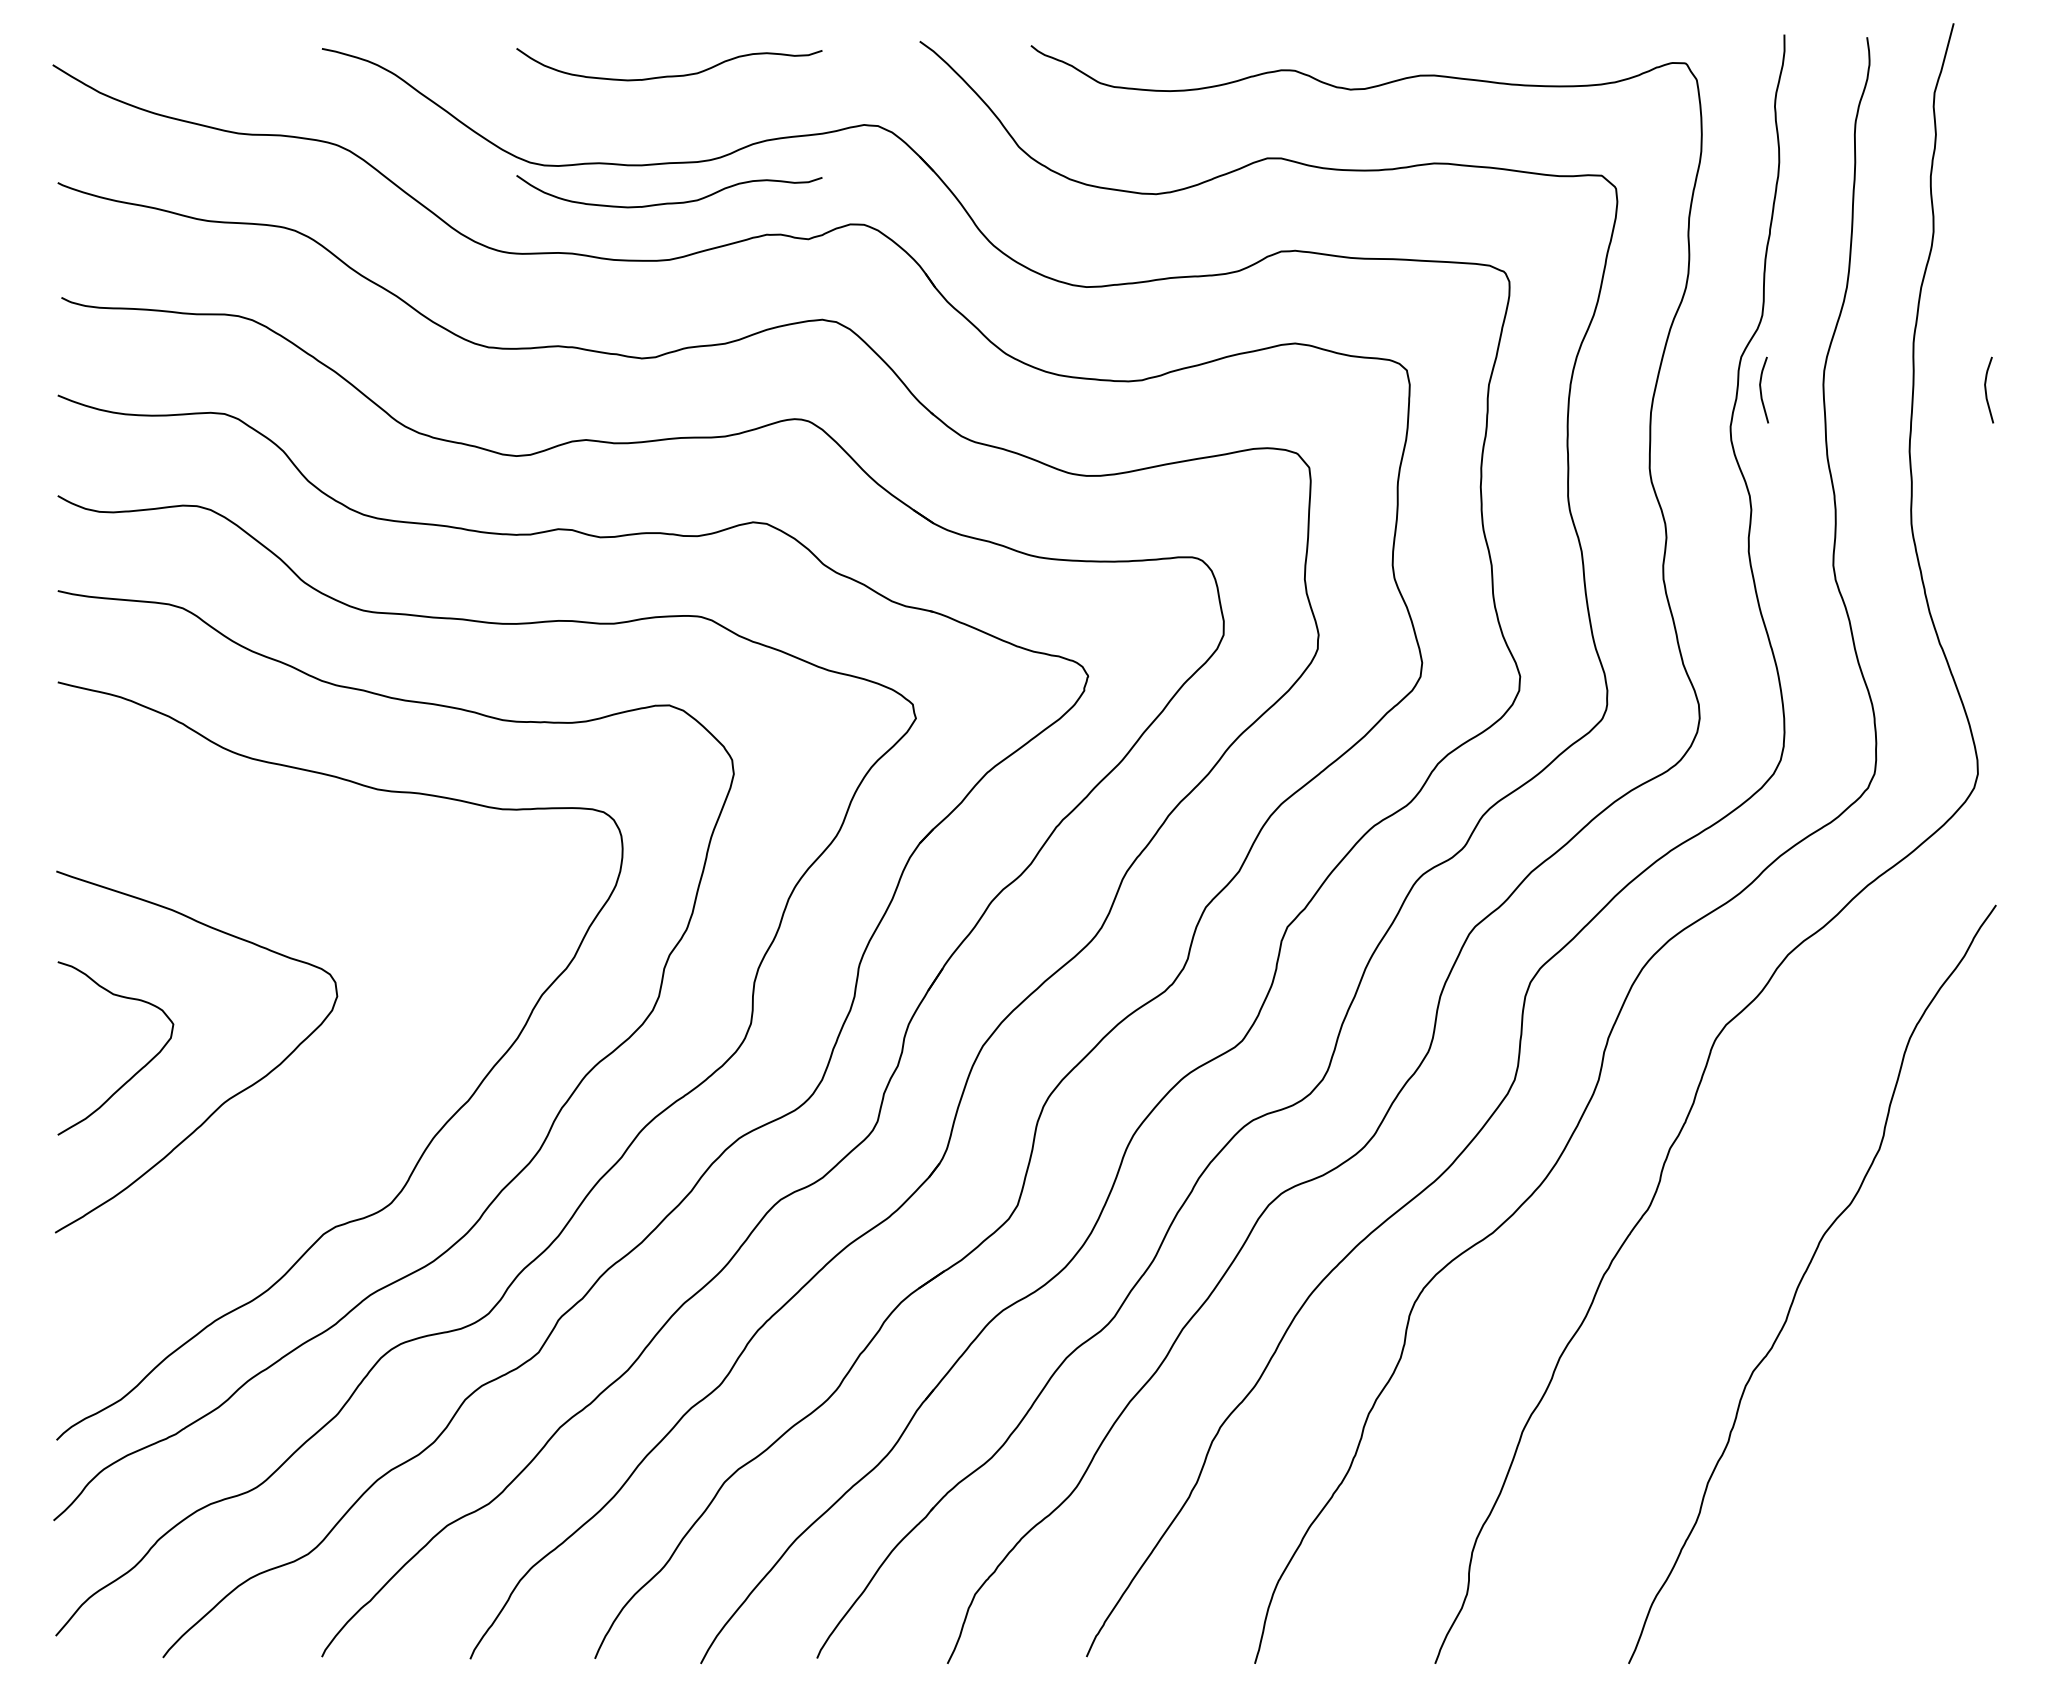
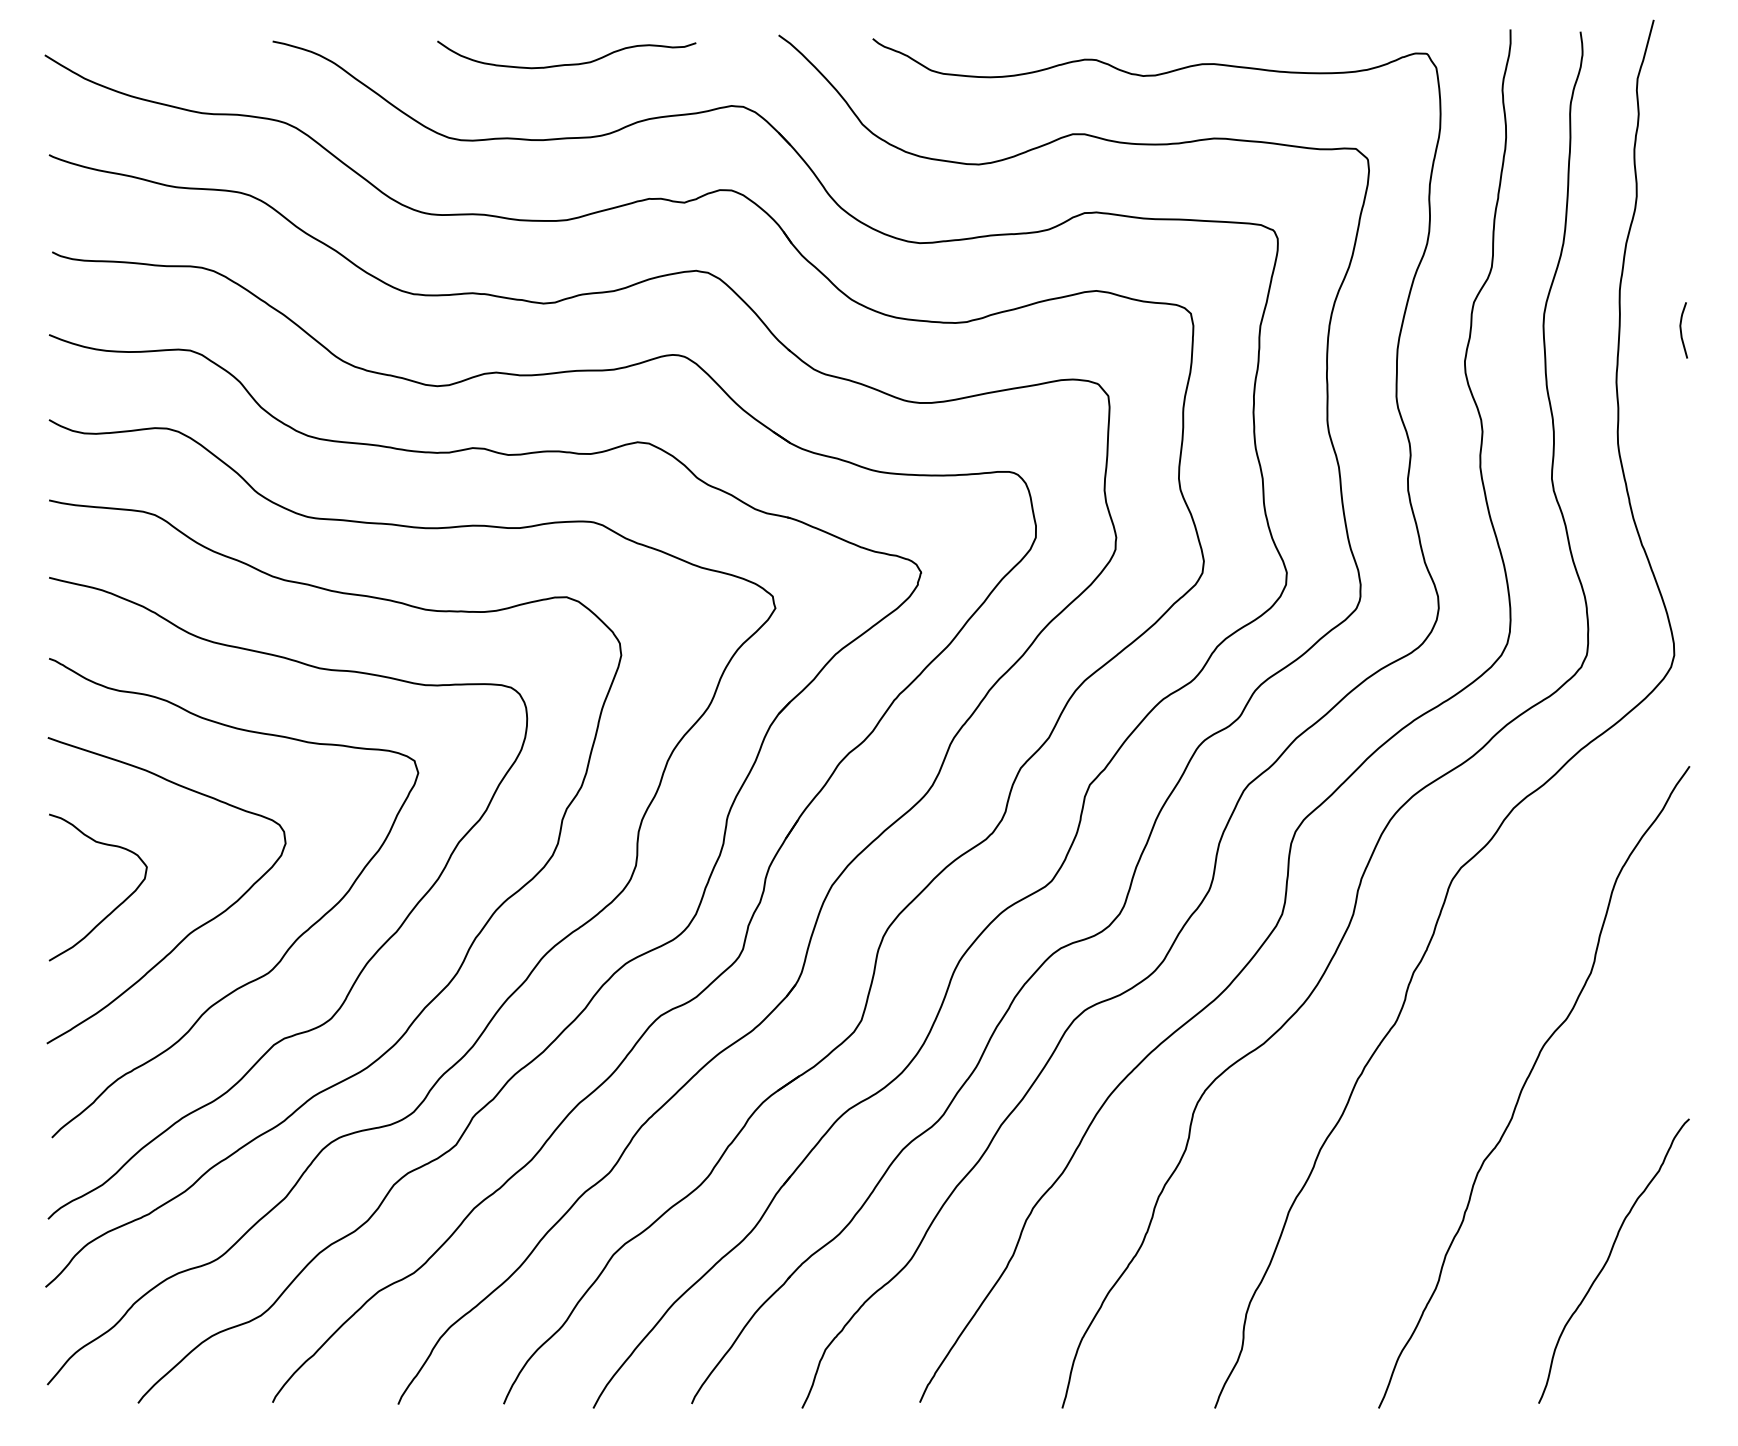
curve: (669, 202) -> (566, 171), removed
curve: (1761, 389) -> (1491, 329), removed
curve: (342, 1117) -> (290, 946), added
curve: (1900, 1488) -> (1608, 1260), added

